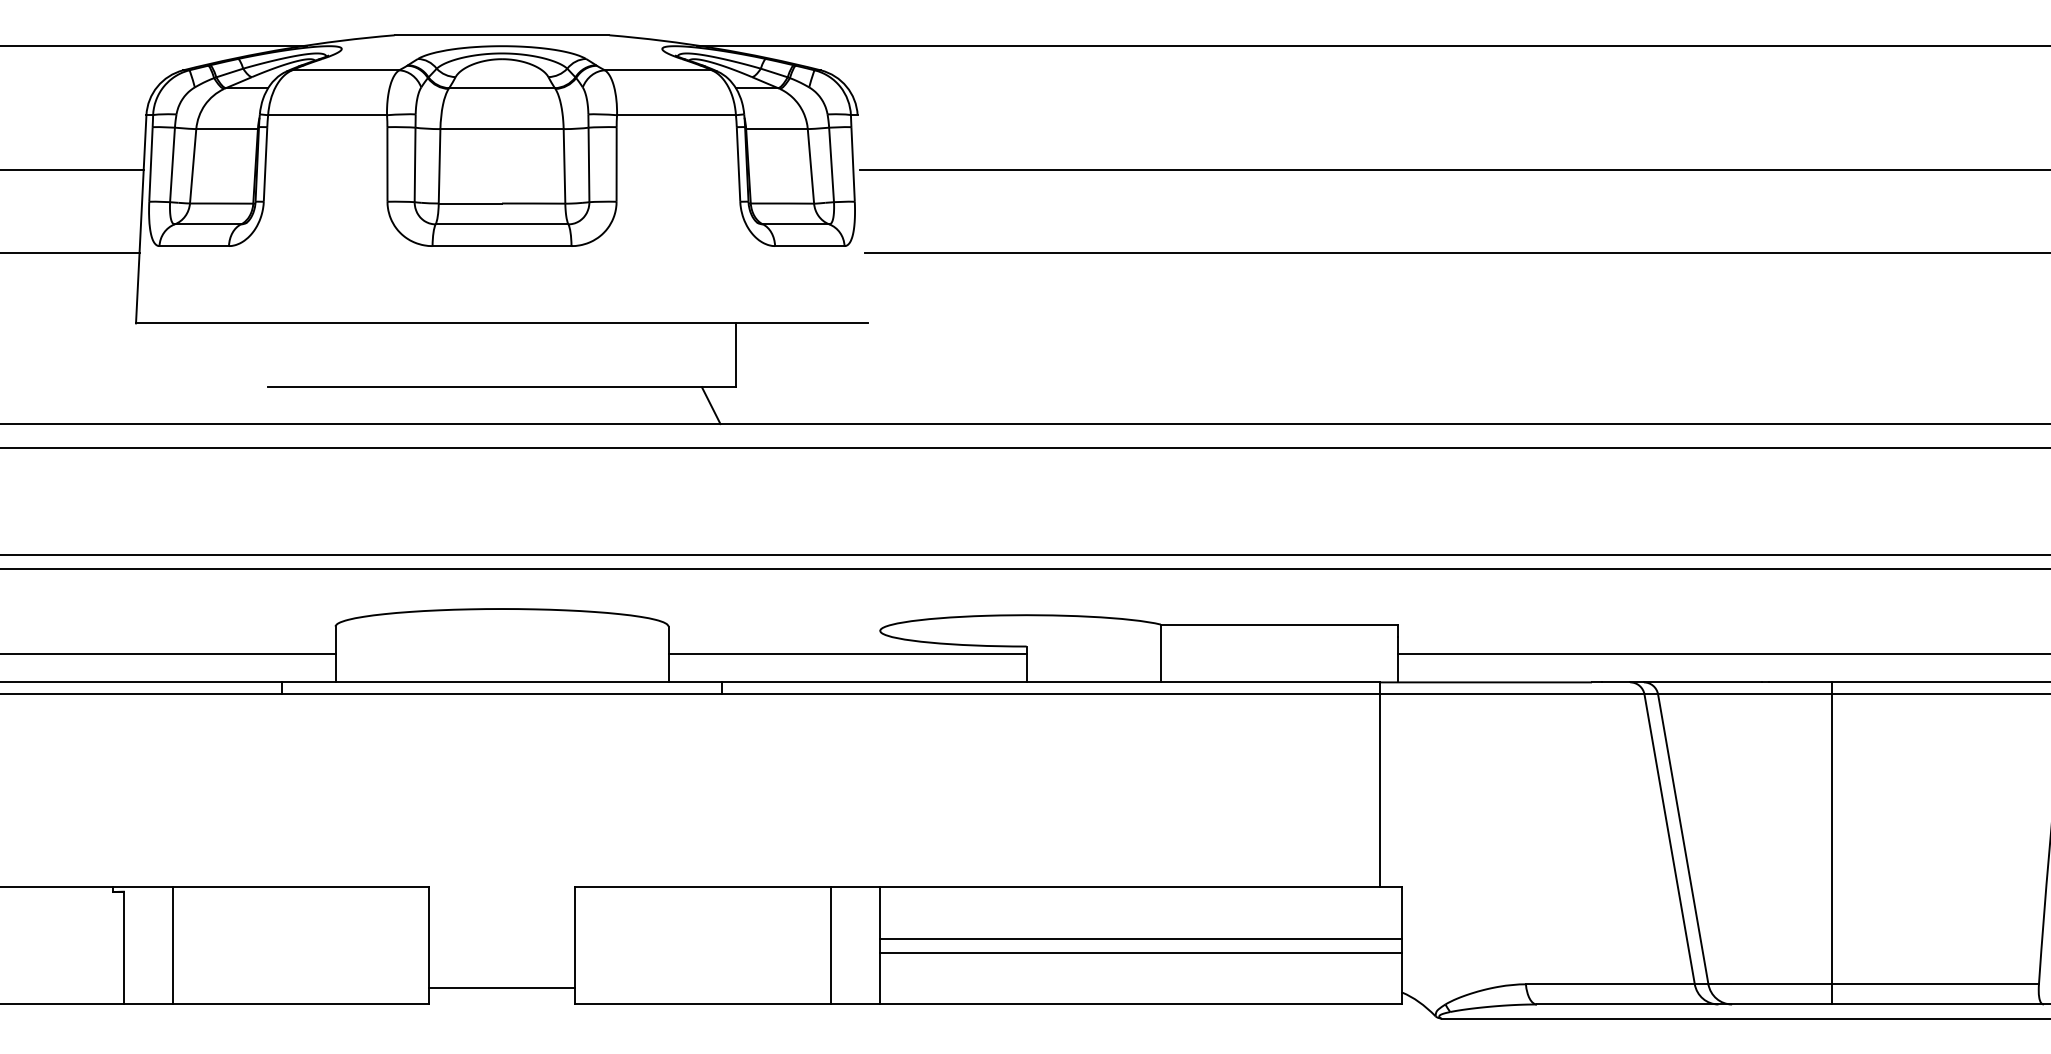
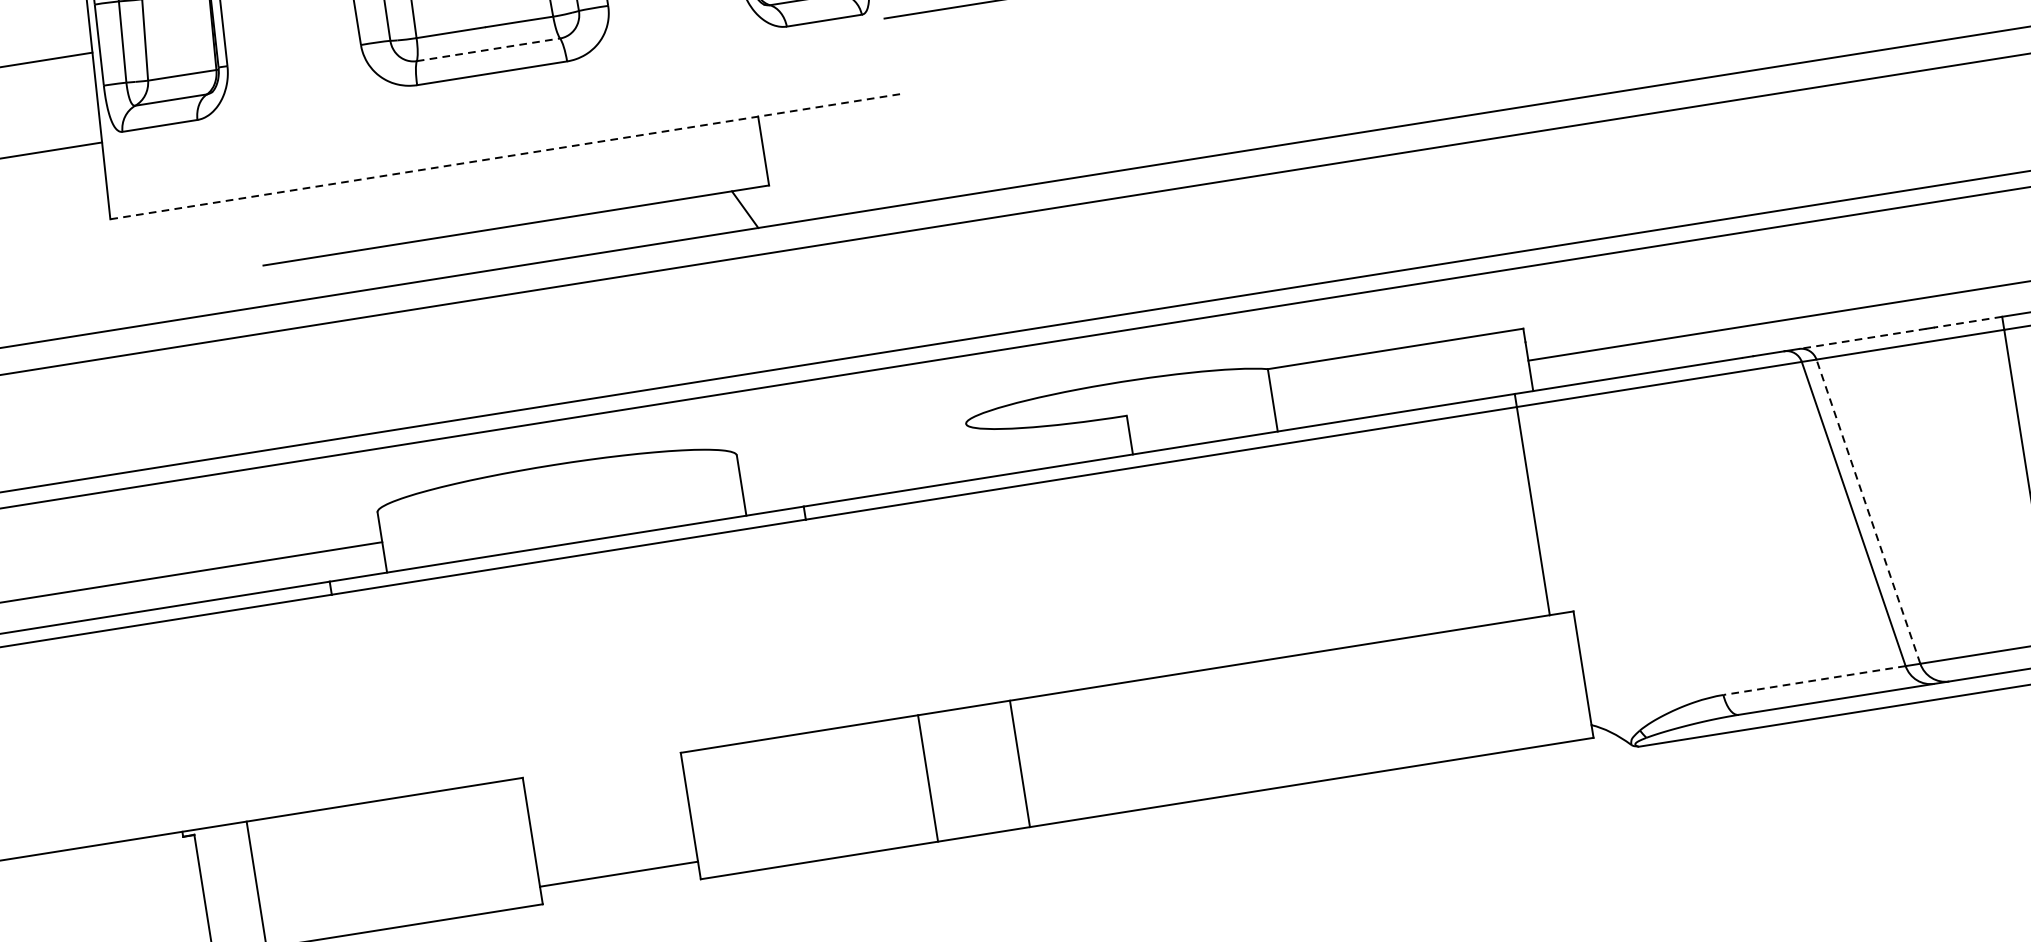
line: (502, 224) -> (488, 49), solid -> dashed
line: (502, 323) -> (505, 156), solid -> dashed
line: (847, 654) -> (934, 455), removed
line: (1702, 682) -> (1862, 339), solid -> dashed
line: (1800, 682) -> (1968, 322), solid -> dashed
line: (1683, 838) -> (1868, 510), solid -> dashed
line: (1141, 939) -> (1300, 712), removed
line: (831, 945) -> (928, 777), moved
line: (1141, 953) -> (1303, 727), removed
line: (1609, 984) -> (1813, 680), solid -> dashed

